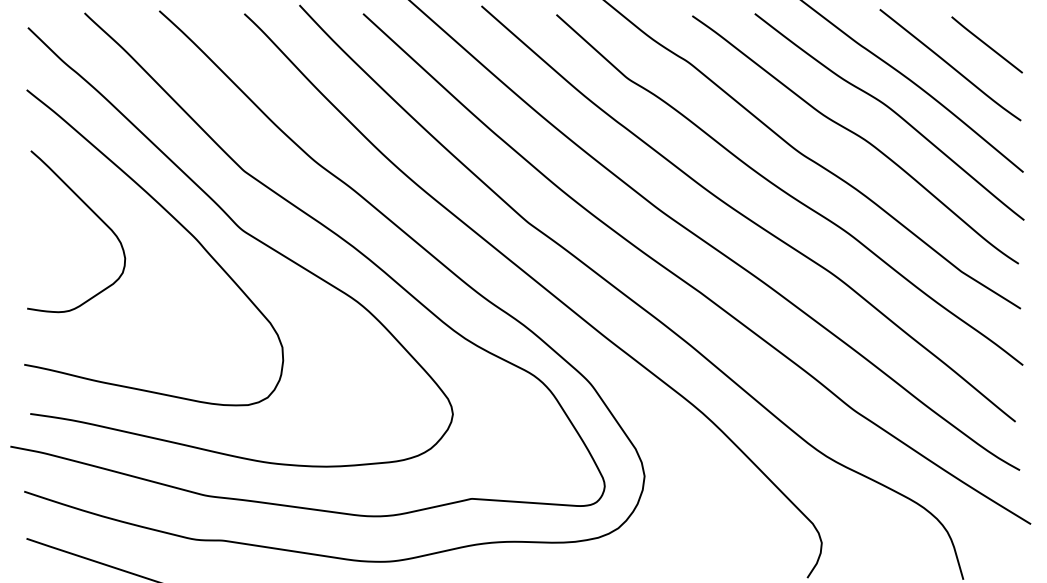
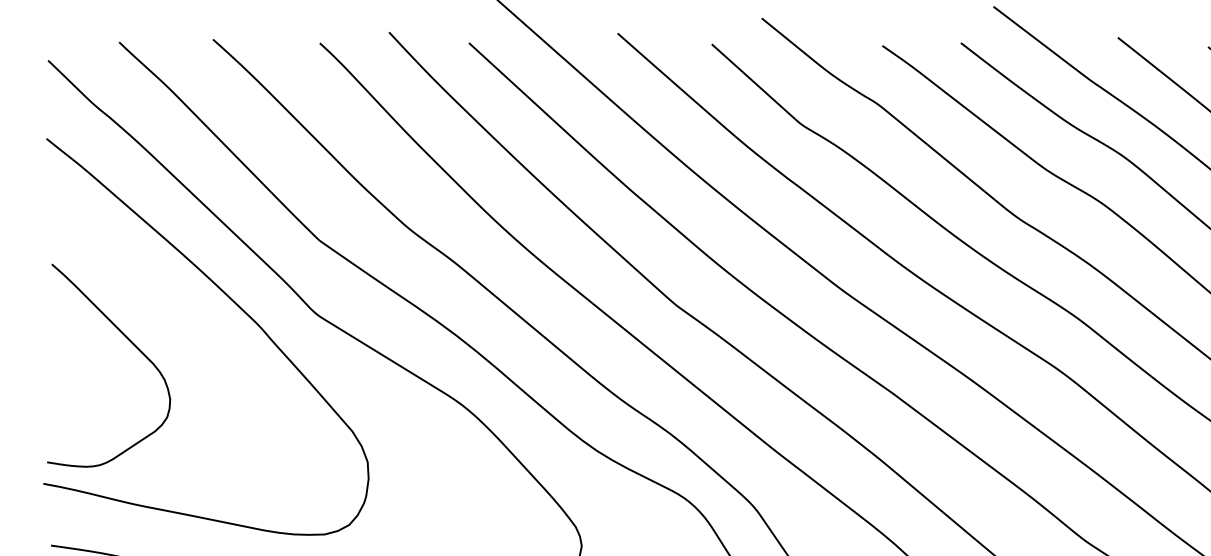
curve: (93, 213) -> (130, 342), moved

